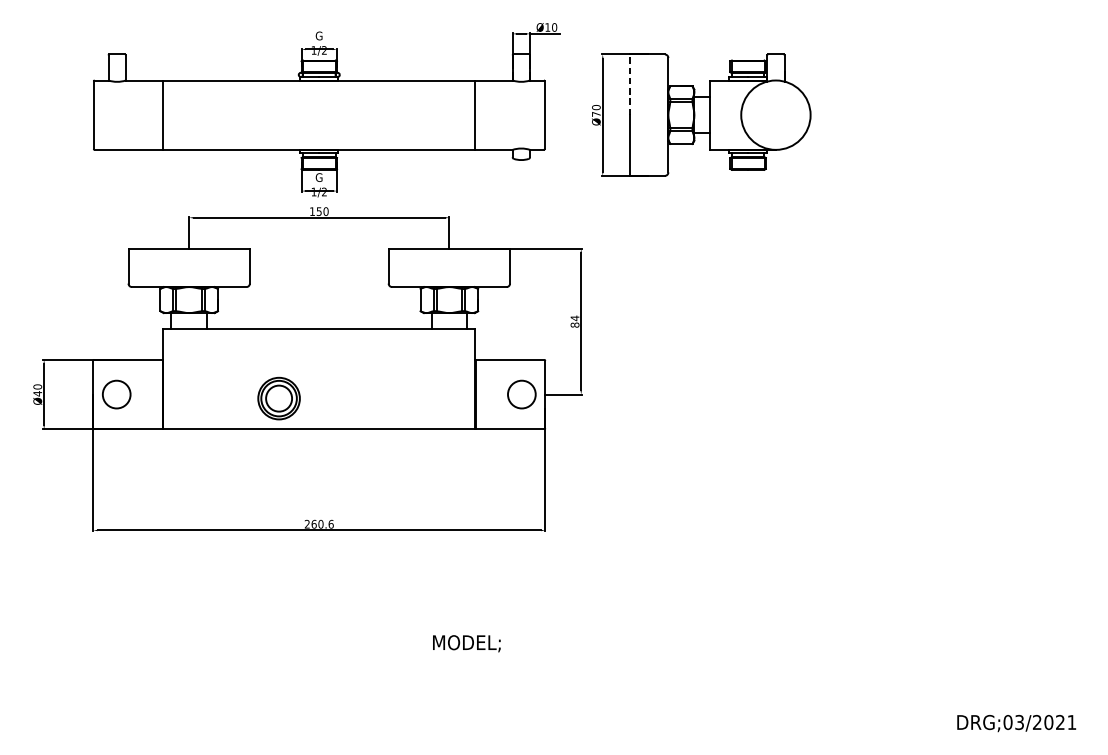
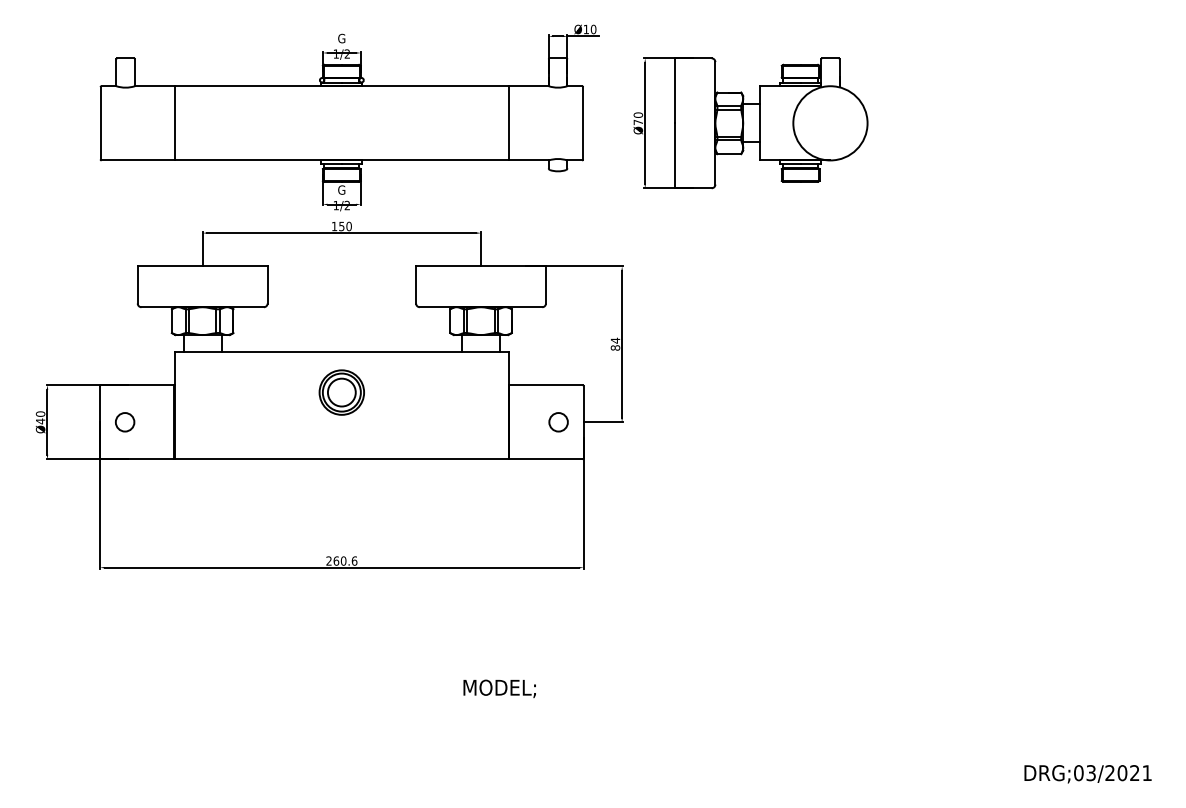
line: (630, 84) -> (674, 90), dashed -> solid
circle: (116, 394) -> (124, 422), size x0.62
circle: (521, 394) -> (558, 422), size x0.62
part: (278, 398) -> (341, 392), moved

